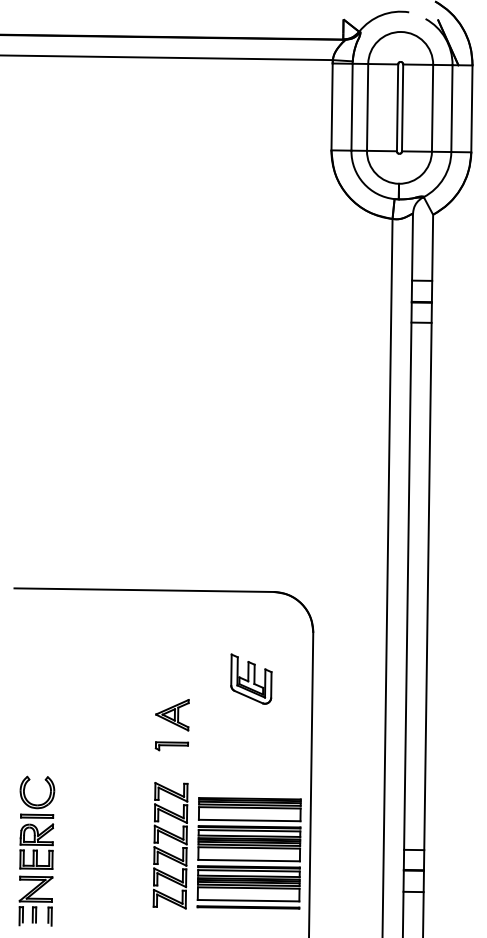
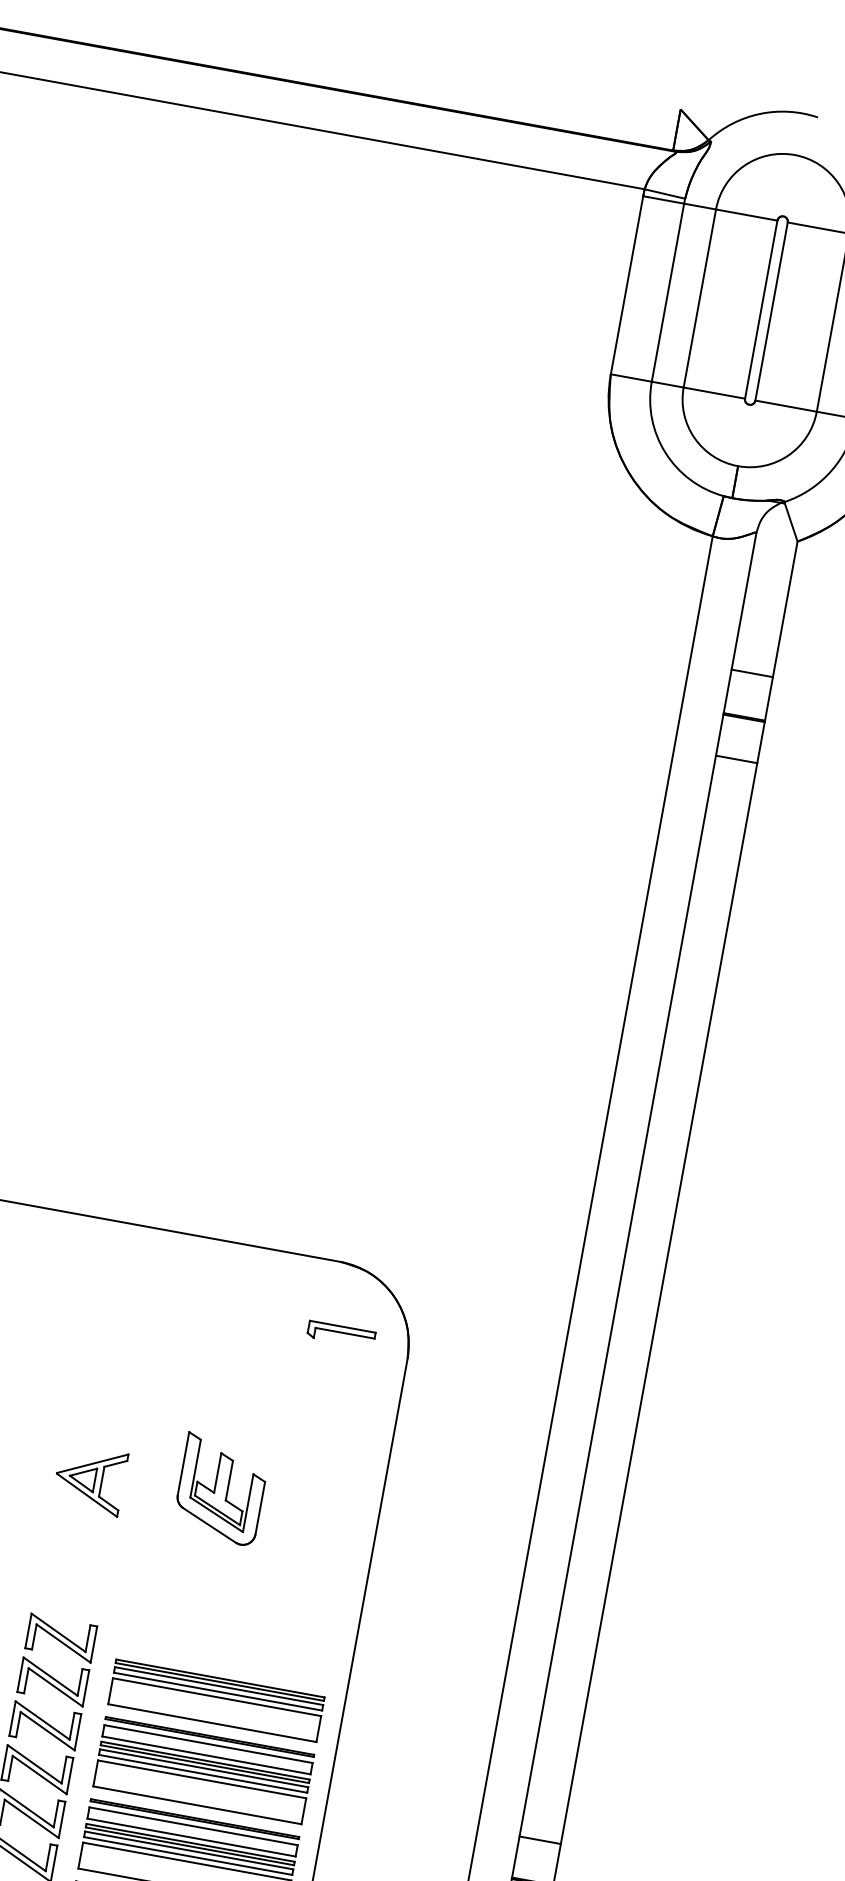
part: (251, 678) -> (221, 1488), moved
part: (171, 746) -> (340, 1334), moved

